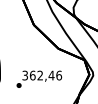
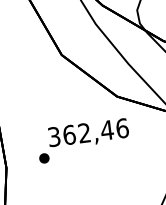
text: (39, 78) -> (83, 139), moved

